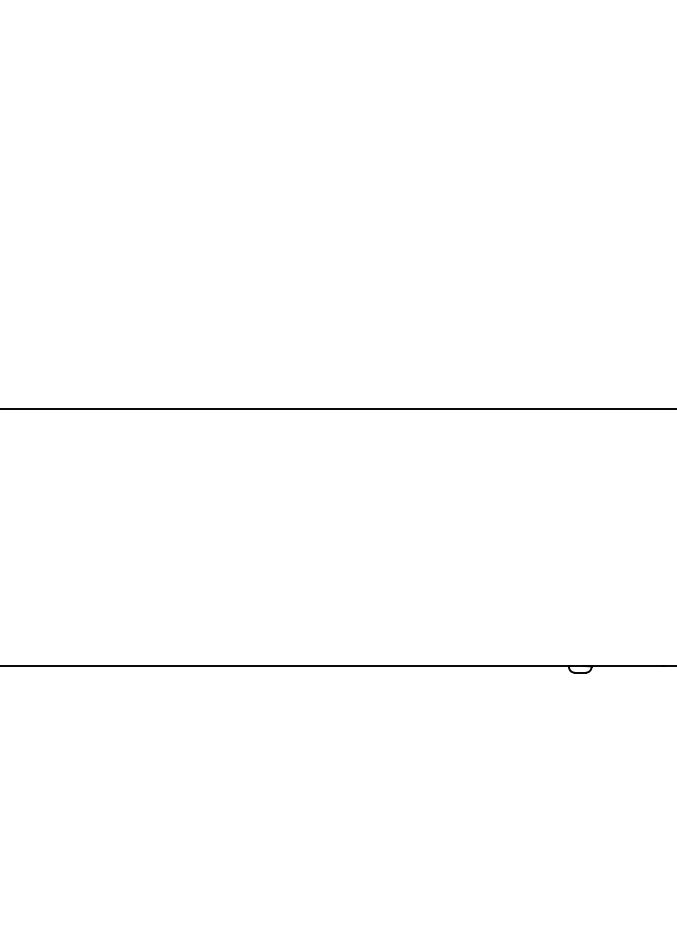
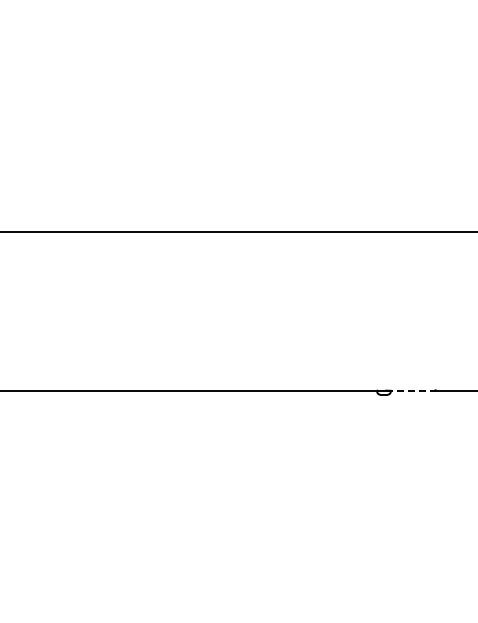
line: (624, 665) -> (411, 390), solid -> dashed

